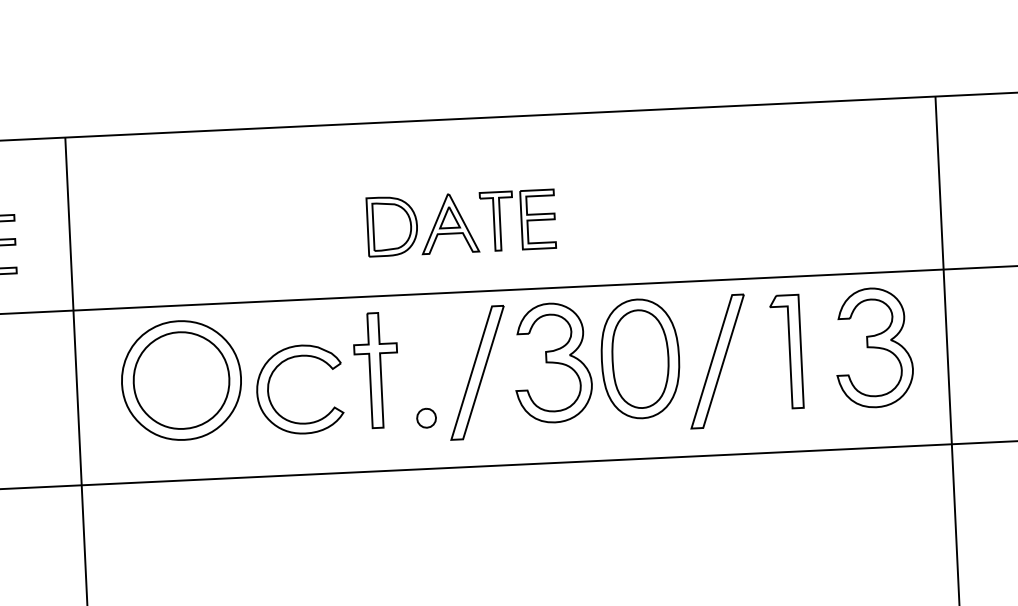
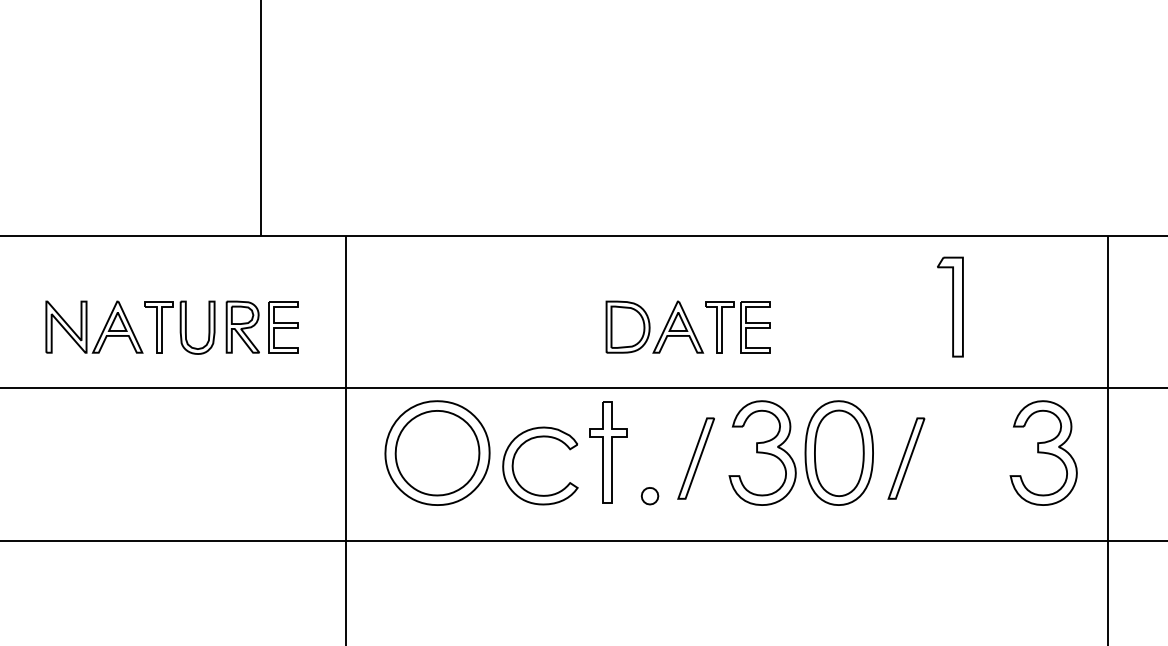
part: (786, 351) -> (950, 306), moved
part: (717, 361) -> (906, 458), size x0.7
part: (476, 372) -> (695, 458), size x0.7

